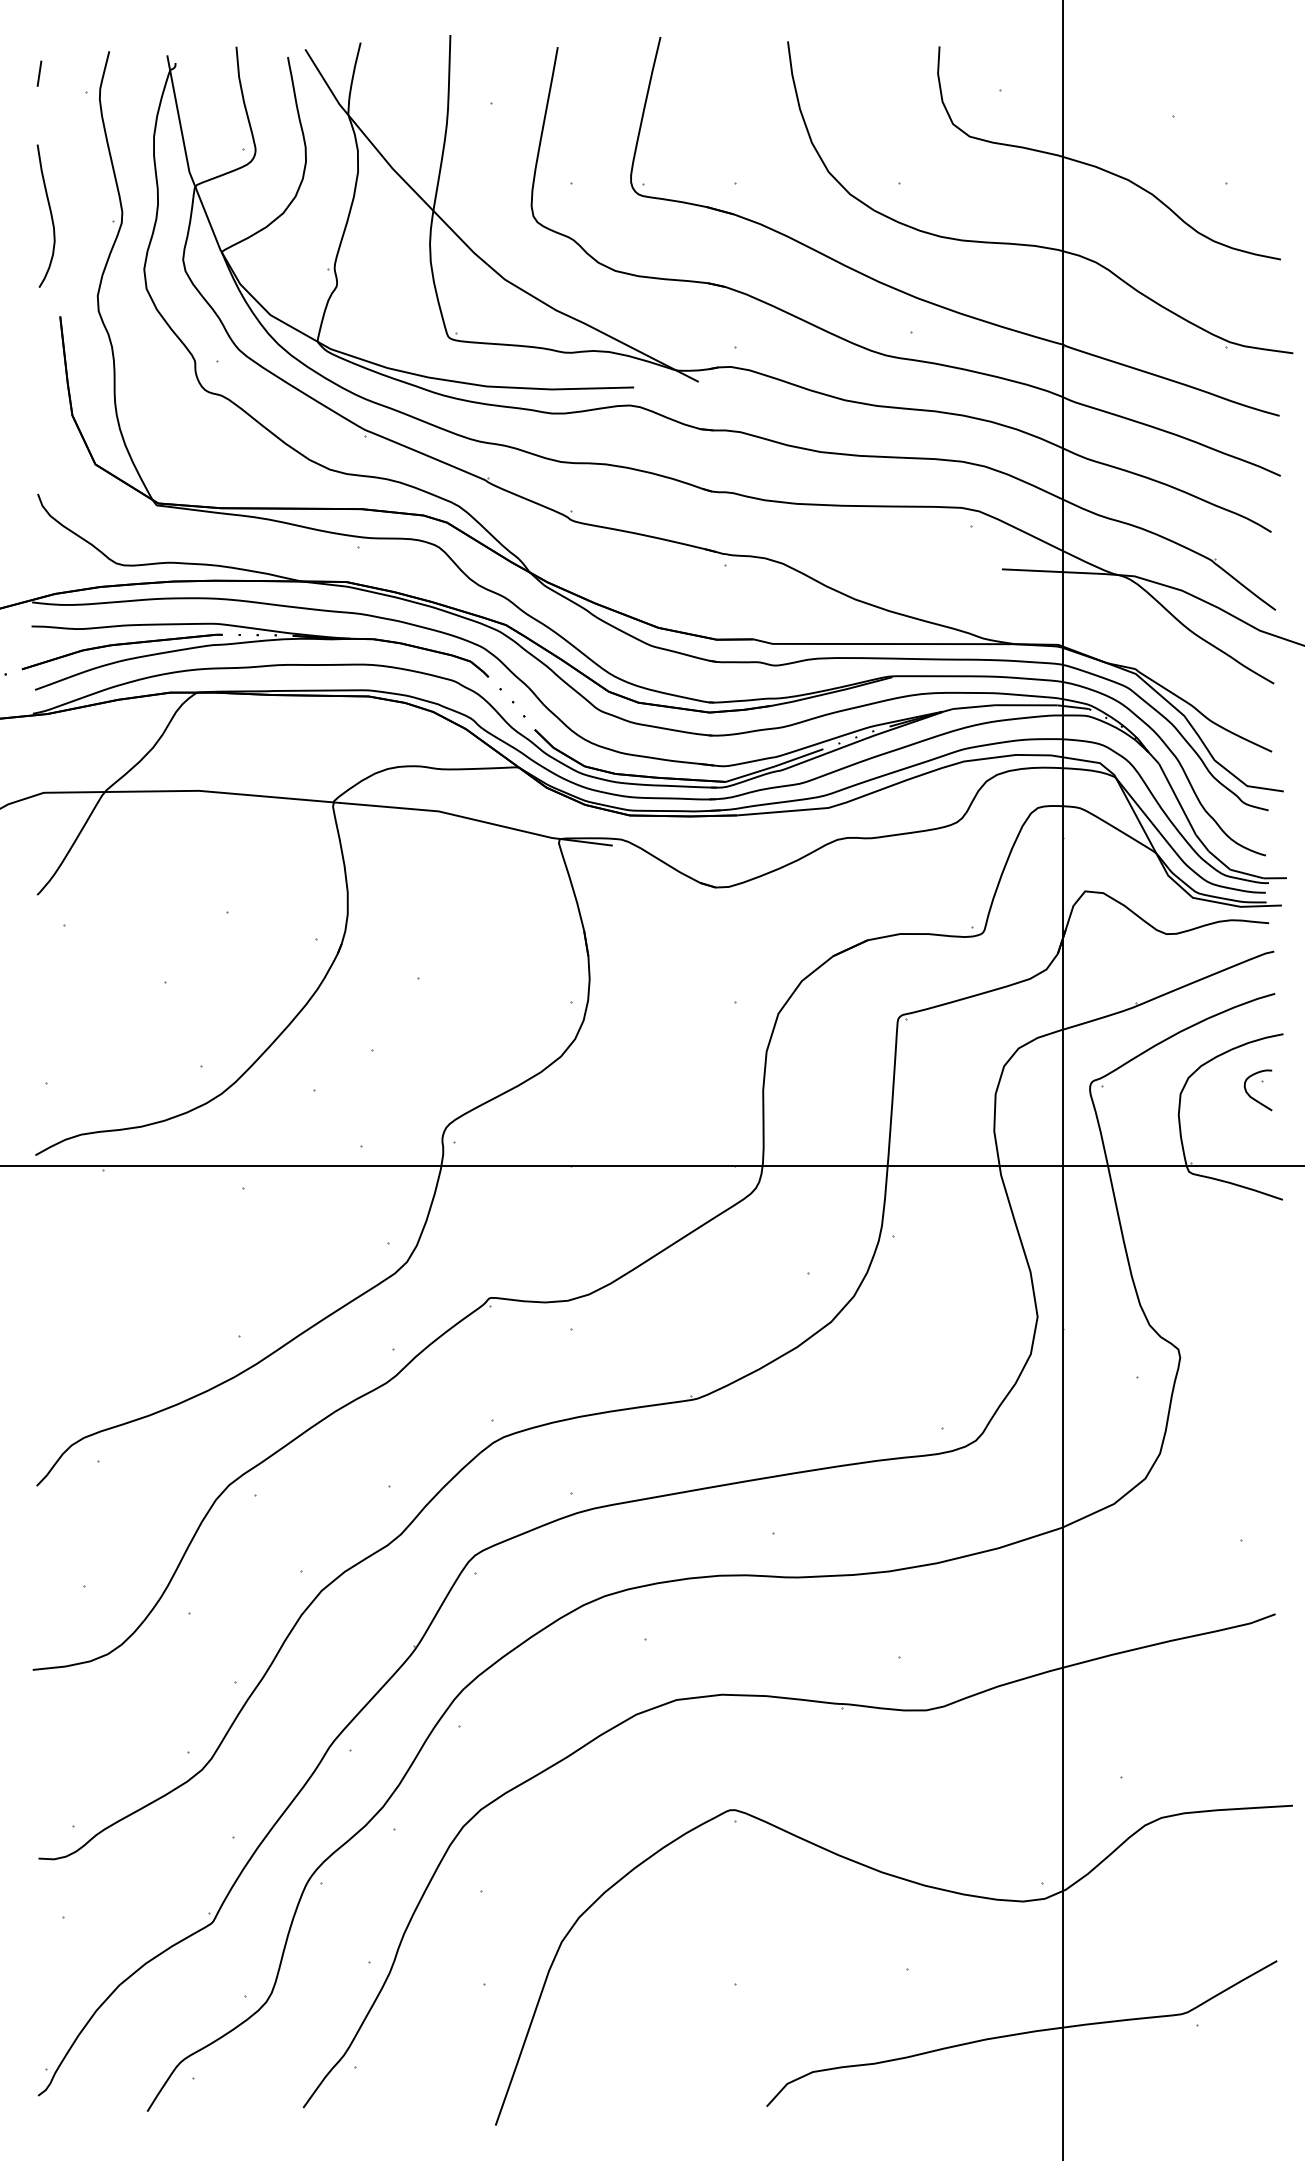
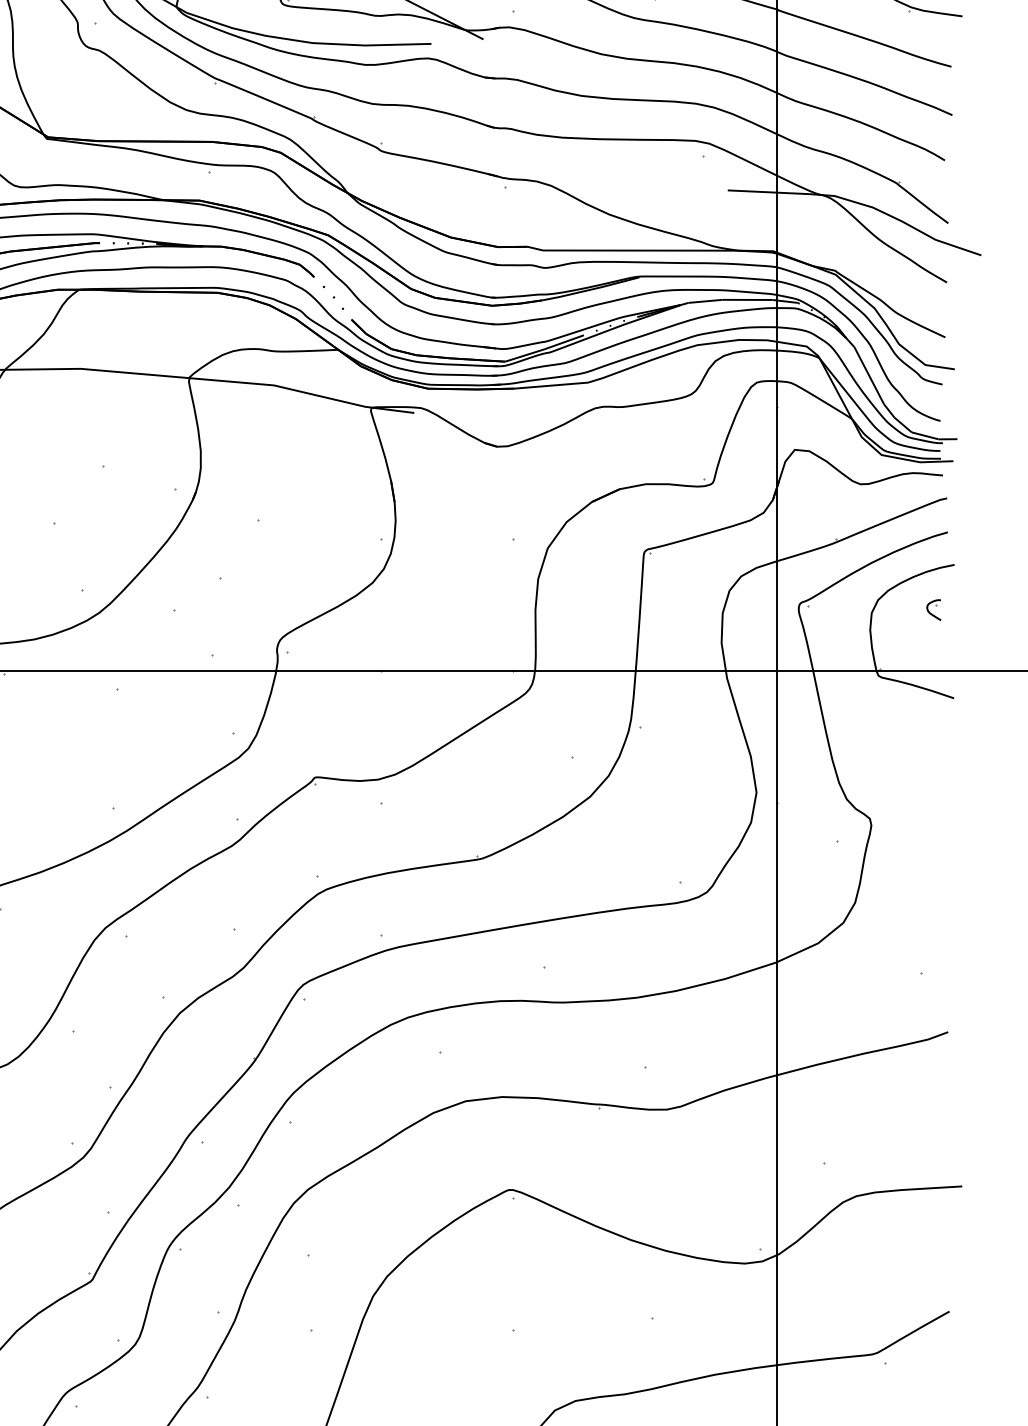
part: (1257, 1090) -> (933, 610), size x0.62

